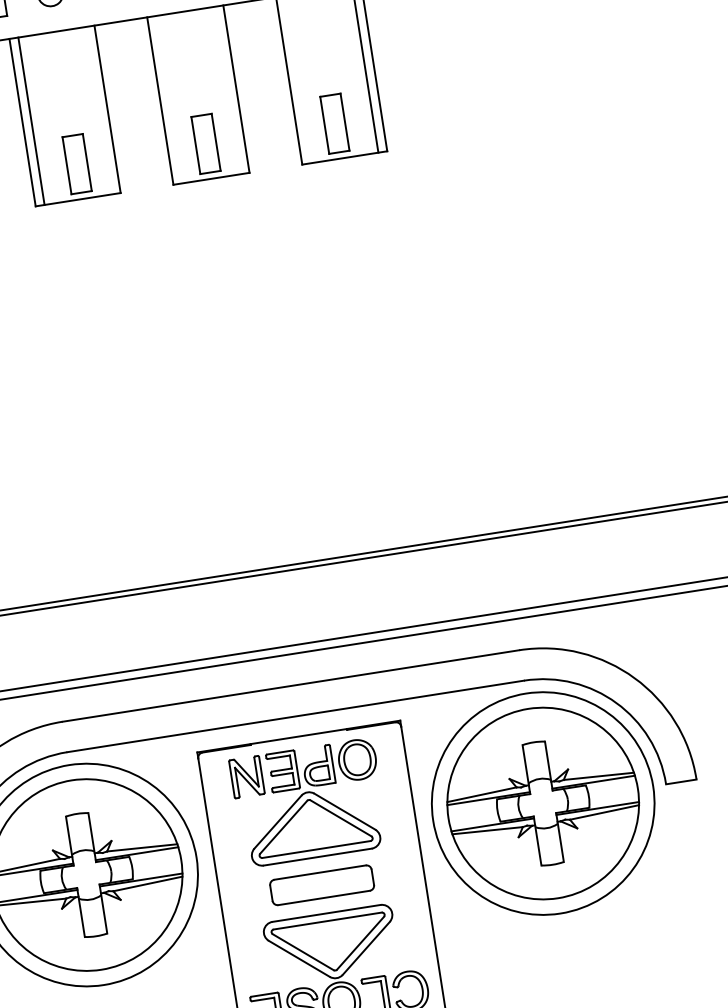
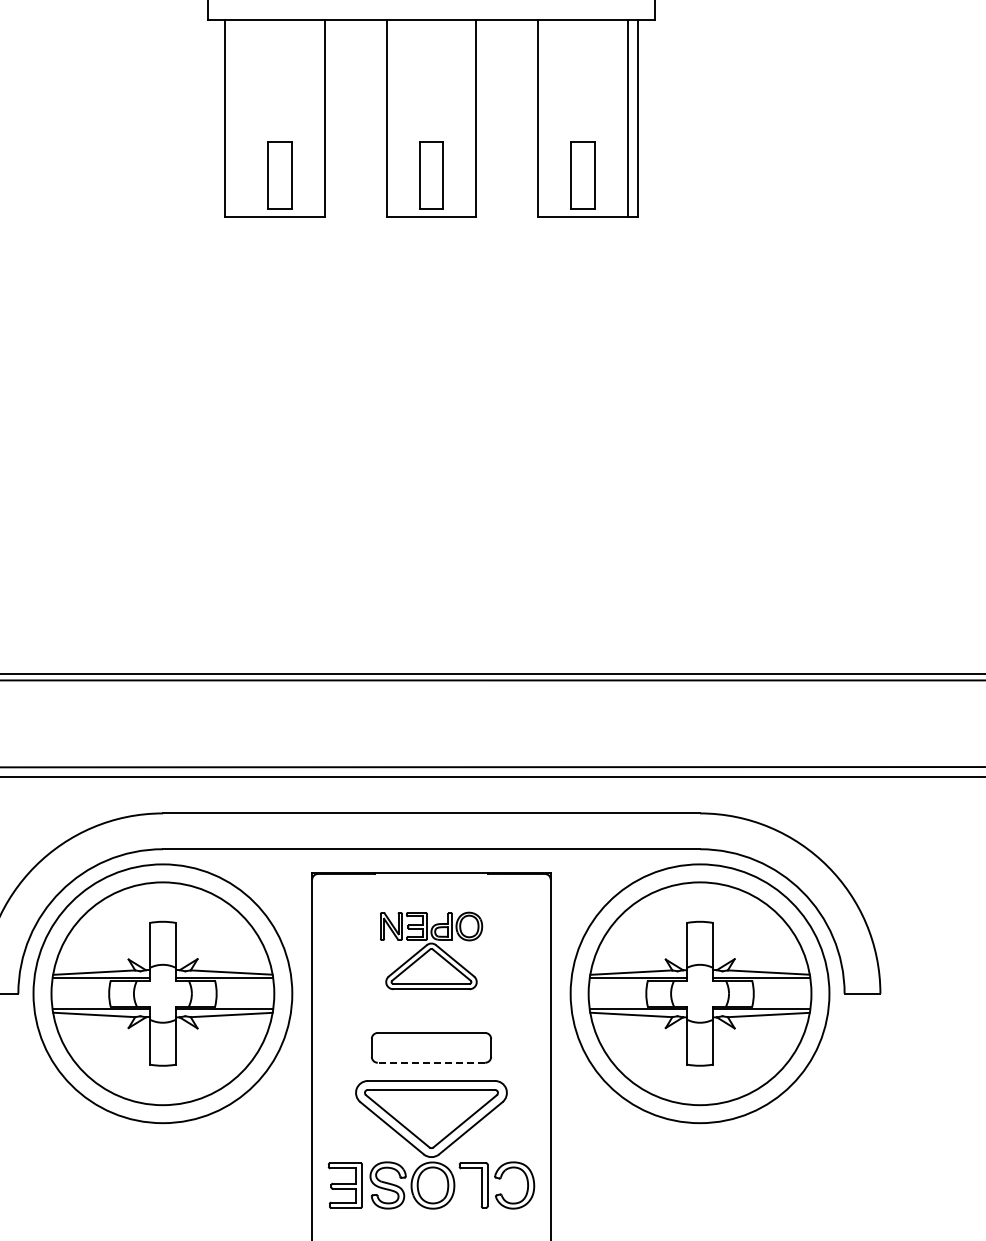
line: (31, 120) -> (235, 117), removed
part: (309, 802) -> (431, 950), size x0.6
line: (324, 897) -> (431, 1062), solid -> dashed

